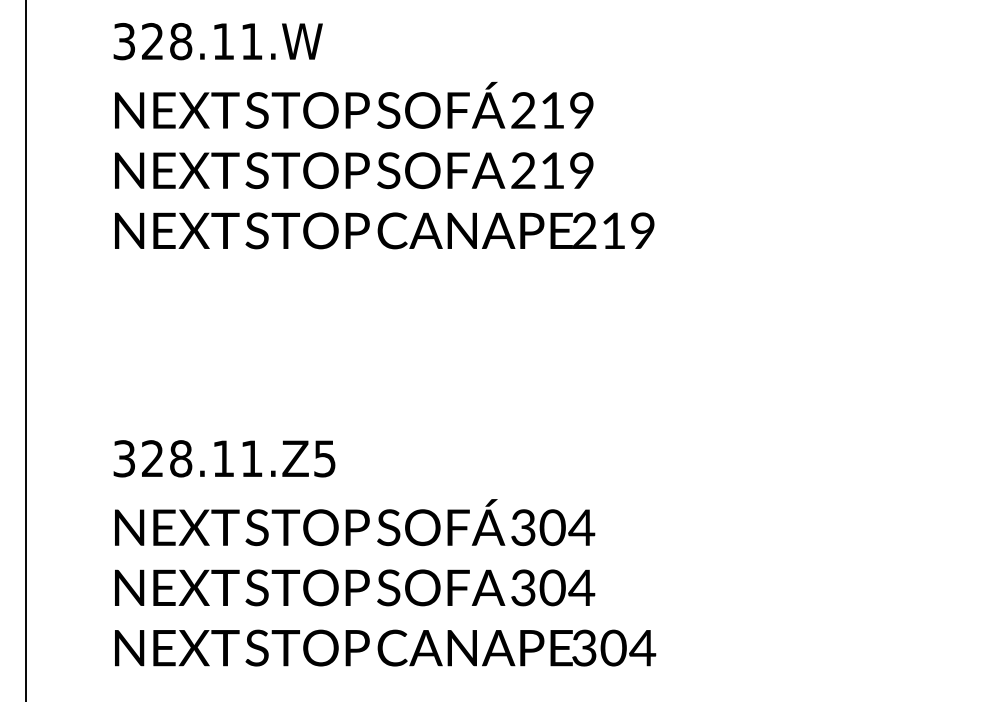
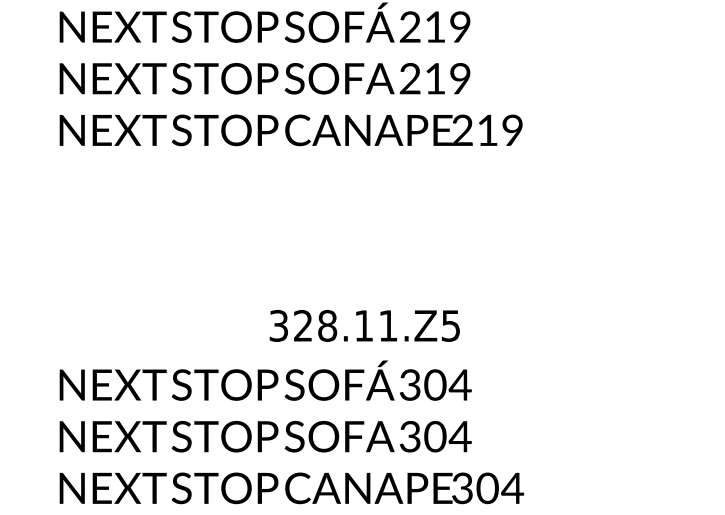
text: (224, 458) -> (364, 325), moved

